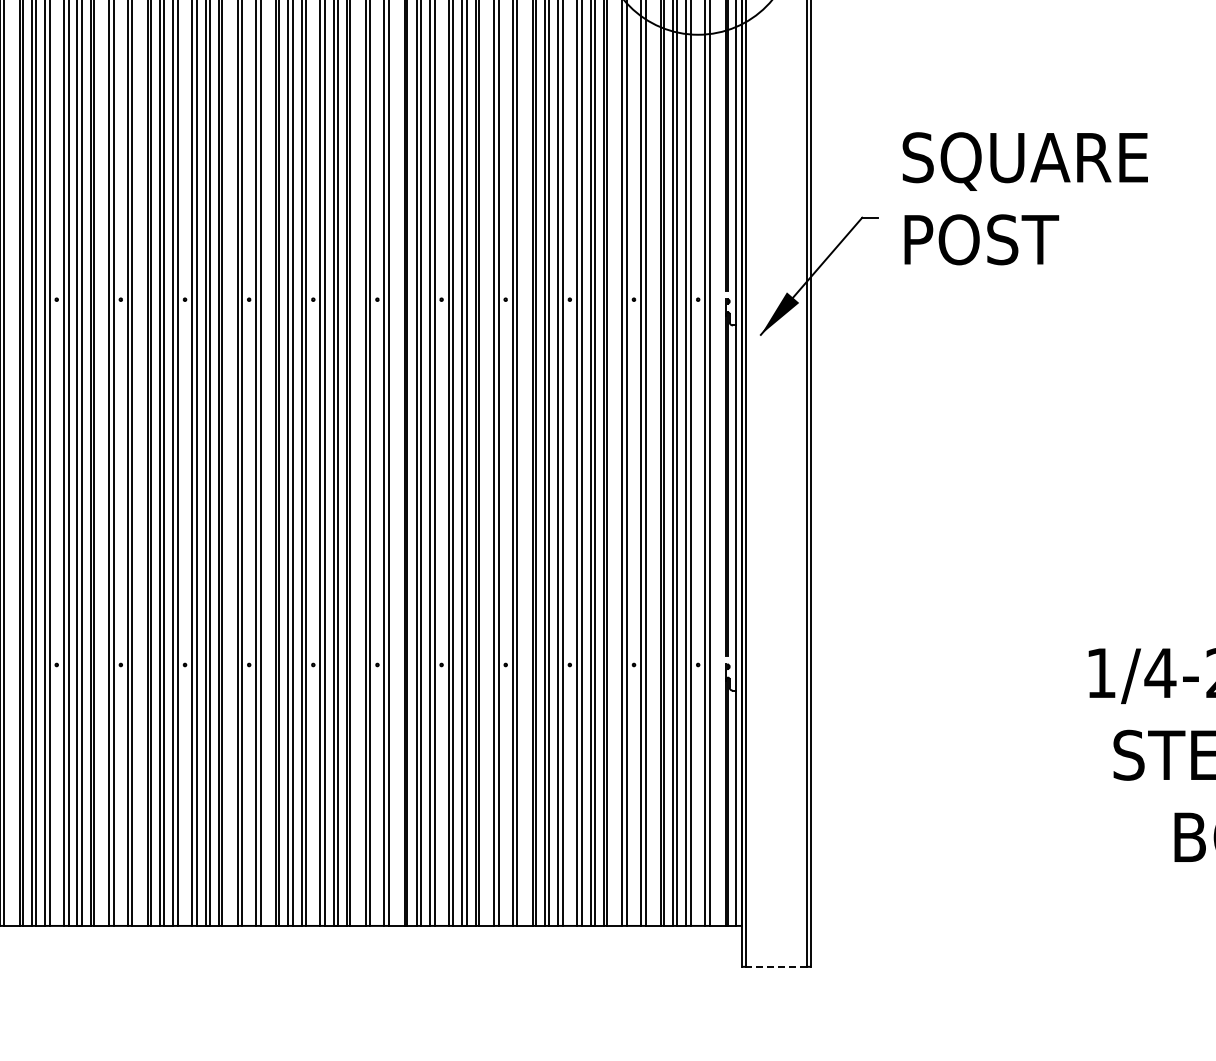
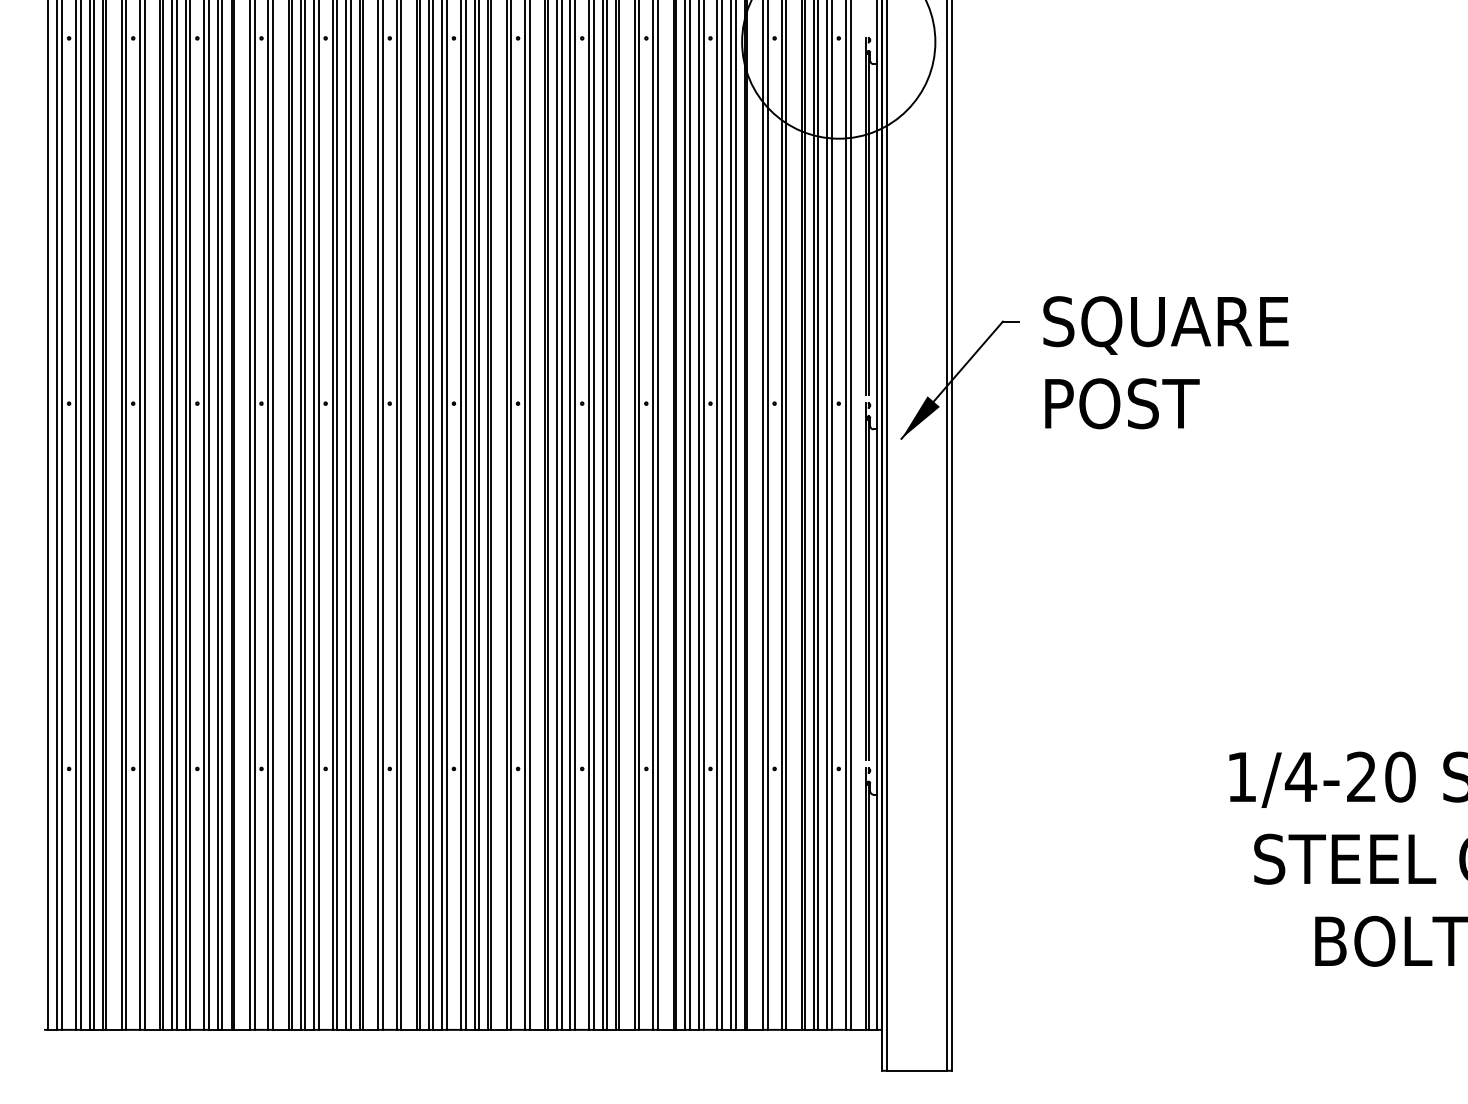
text: (1024, 198) -> (1165, 362), moved
line: (775, 966) -> (916, 1070), dashed -> solid

